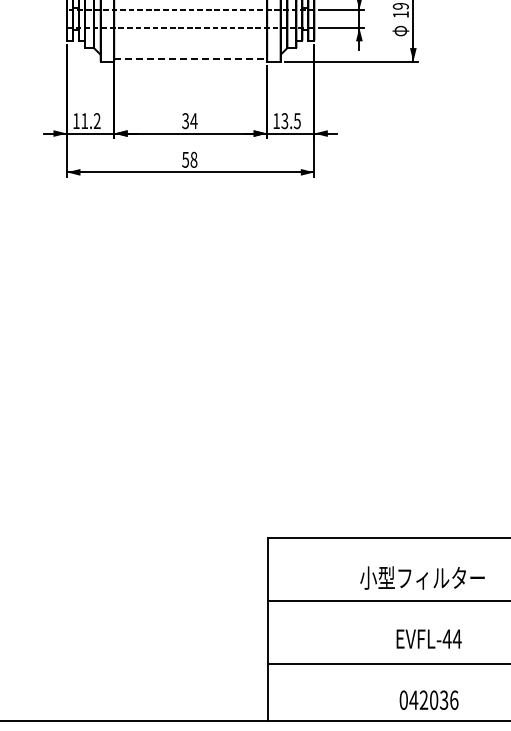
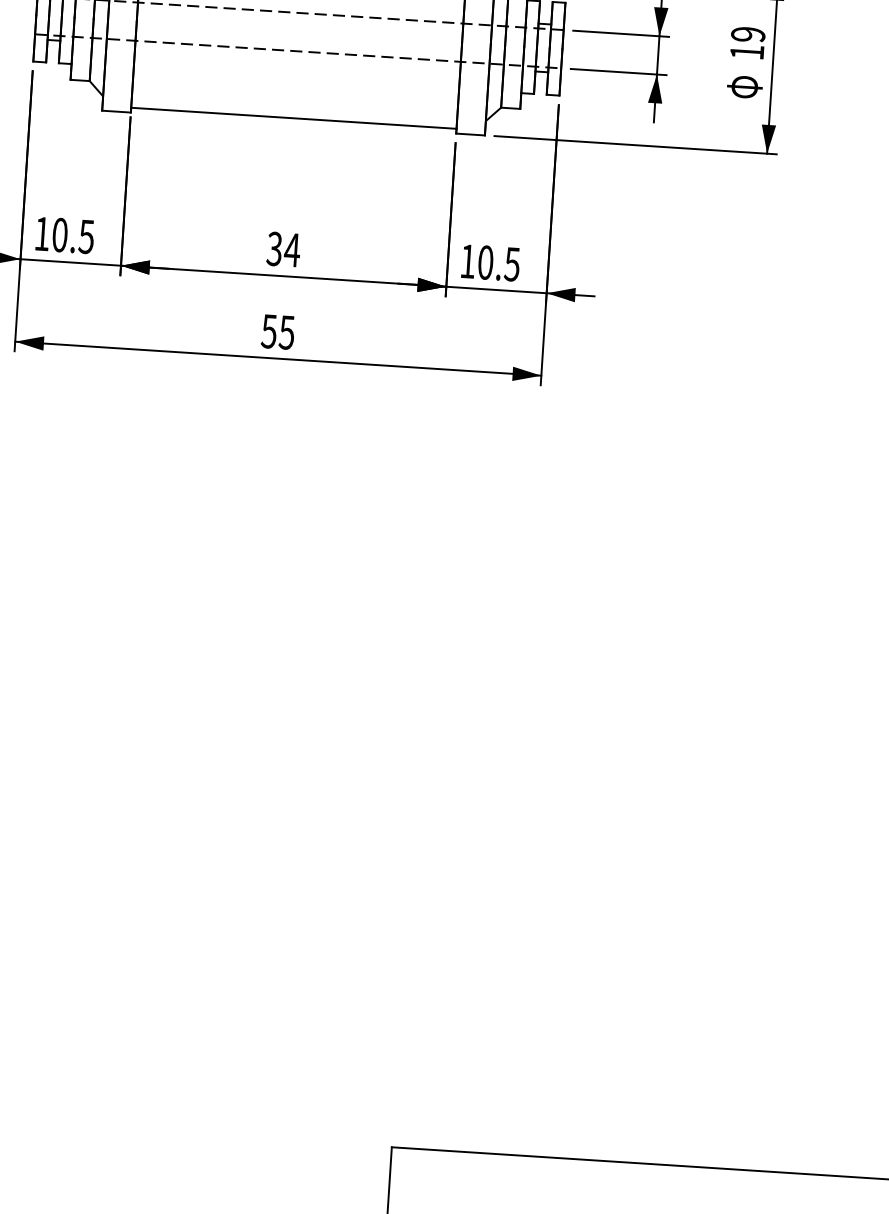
line: (191, 59) -> (295, 118), dashed -> solid
text: (284, 120) -> (485, 261), 13.5 -> 10.5
text: (90, 121) -> (72, 236), 11.2 -> 10.5
text: (193, 159) -> (286, 331), 58 -> 55

